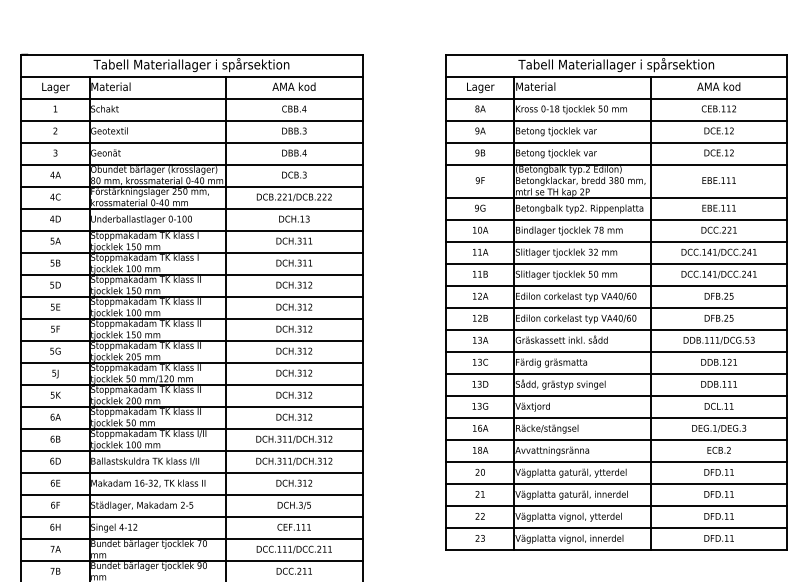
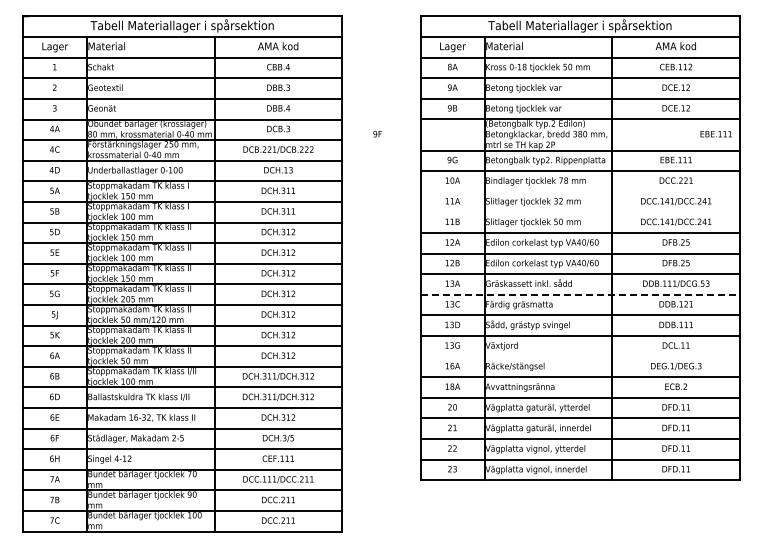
text: (480, 180) -> (377, 134), moved
text: (718, 180) -> (715, 134), moved
line: (616, 241) -> (580, 191), removed
line: (616, 264) -> (580, 212), removed
line: (616, 351) -> (580, 294), solid -> dashed
line: (616, 418) -> (580, 356), removed

